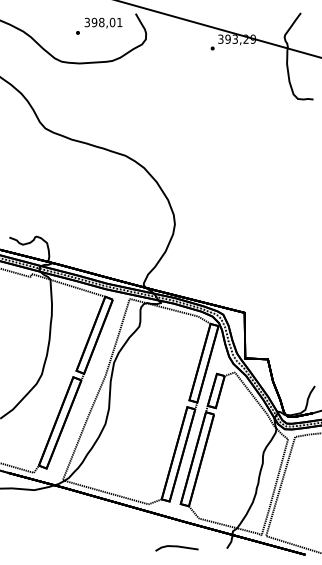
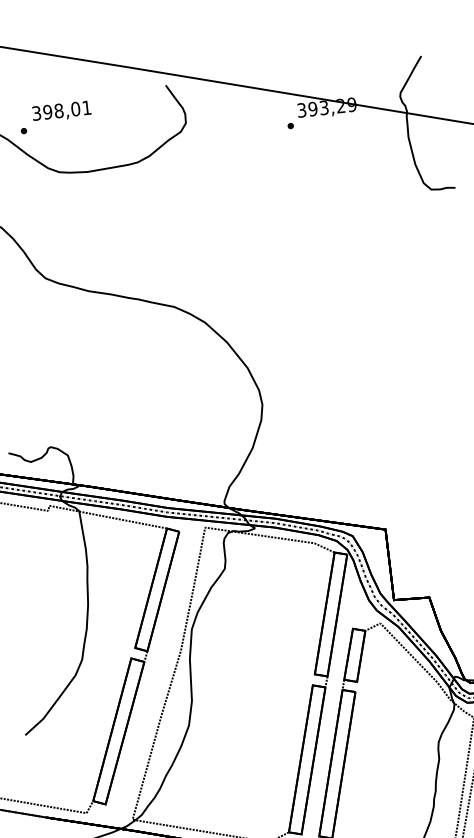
text: (99, 25) -> (56, 115), moved

